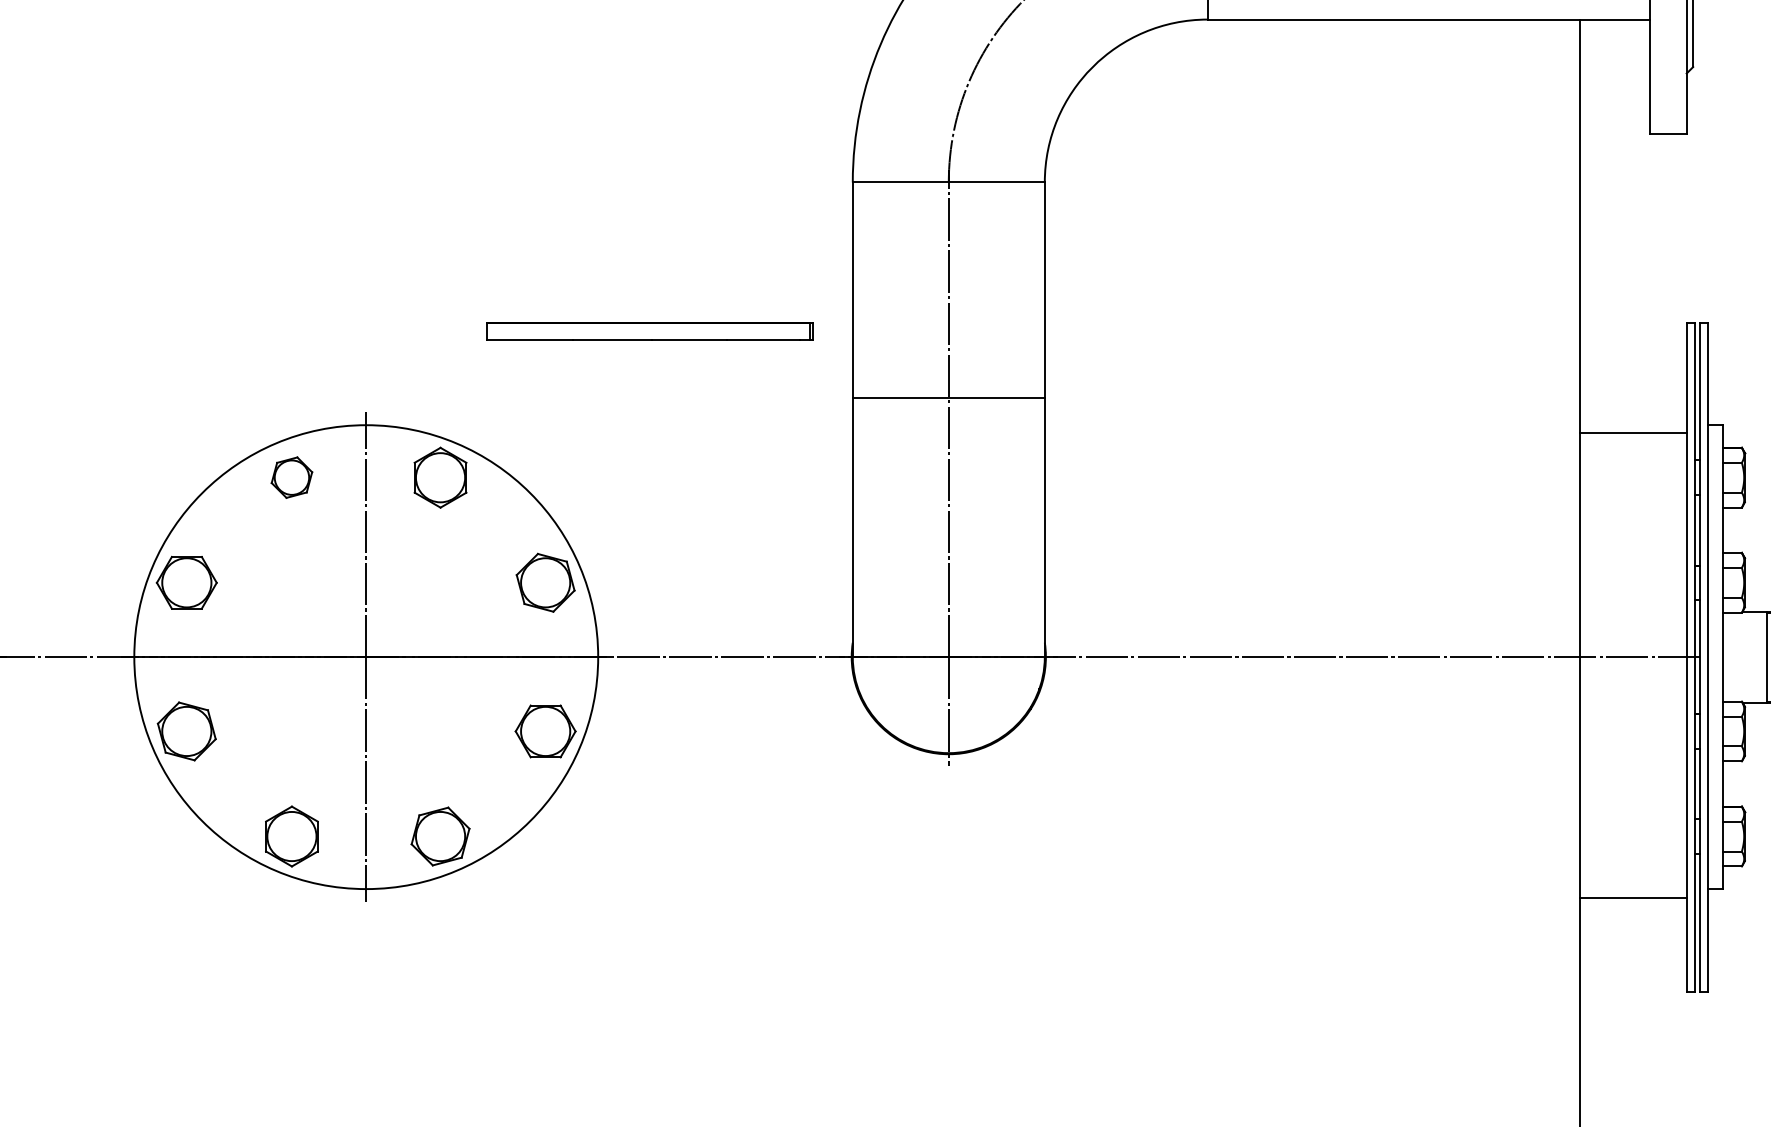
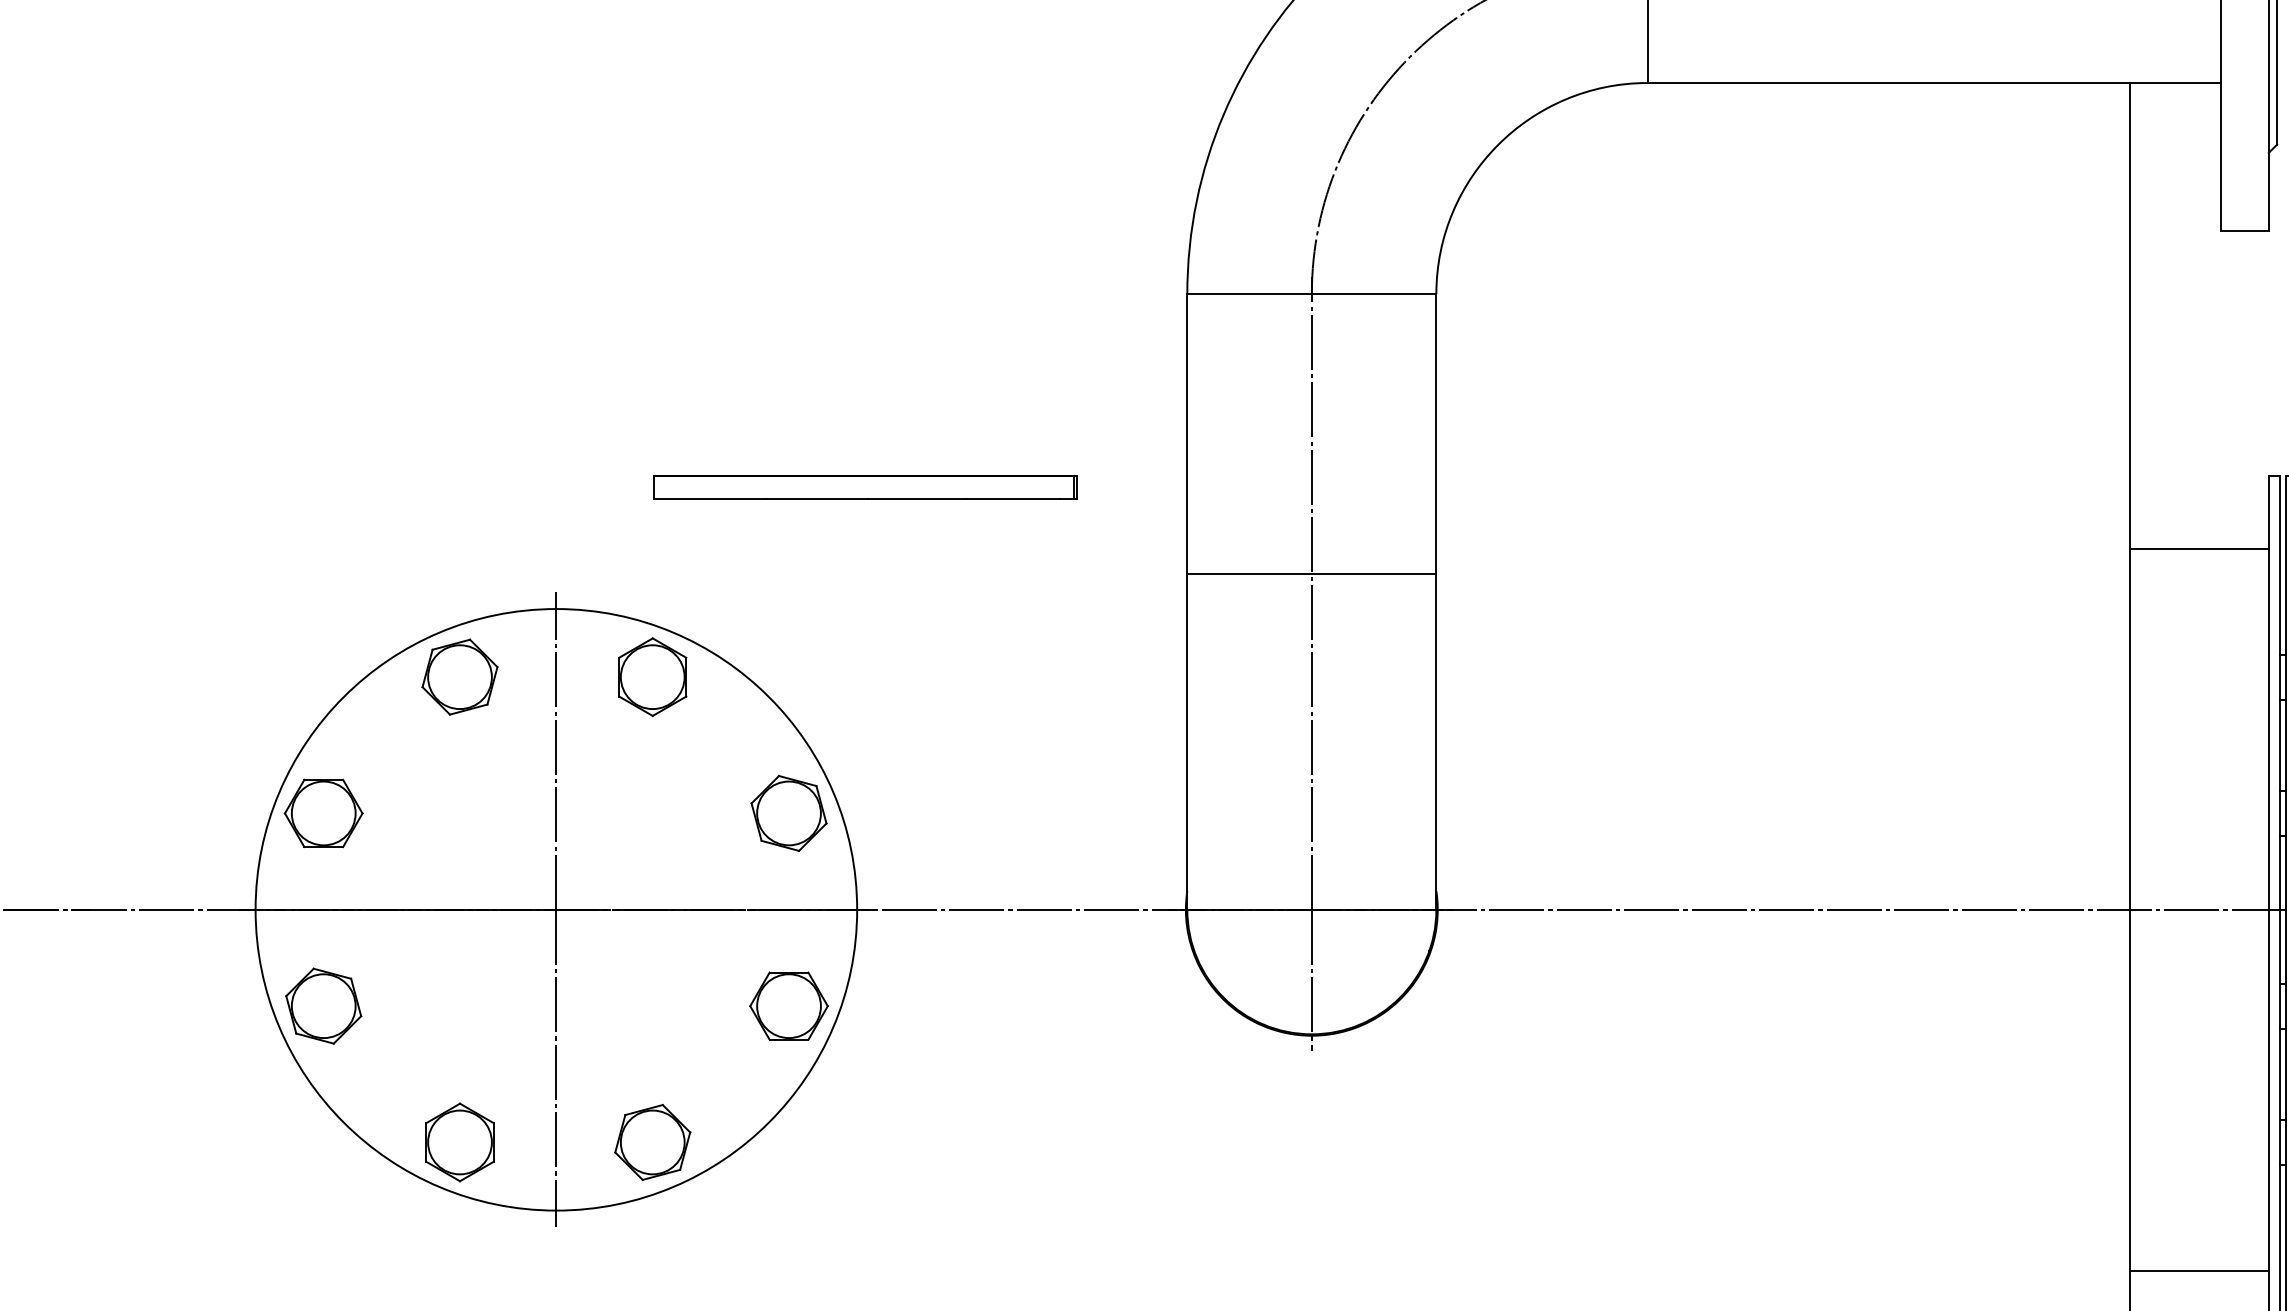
part: (649, 331) -> (865, 487), moved
line: (1632, 432) -> (2198, 548), moved
part: (291, 477) -> (459, 676), size x1.43
line: (1632, 898) -> (2198, 1270), moved

